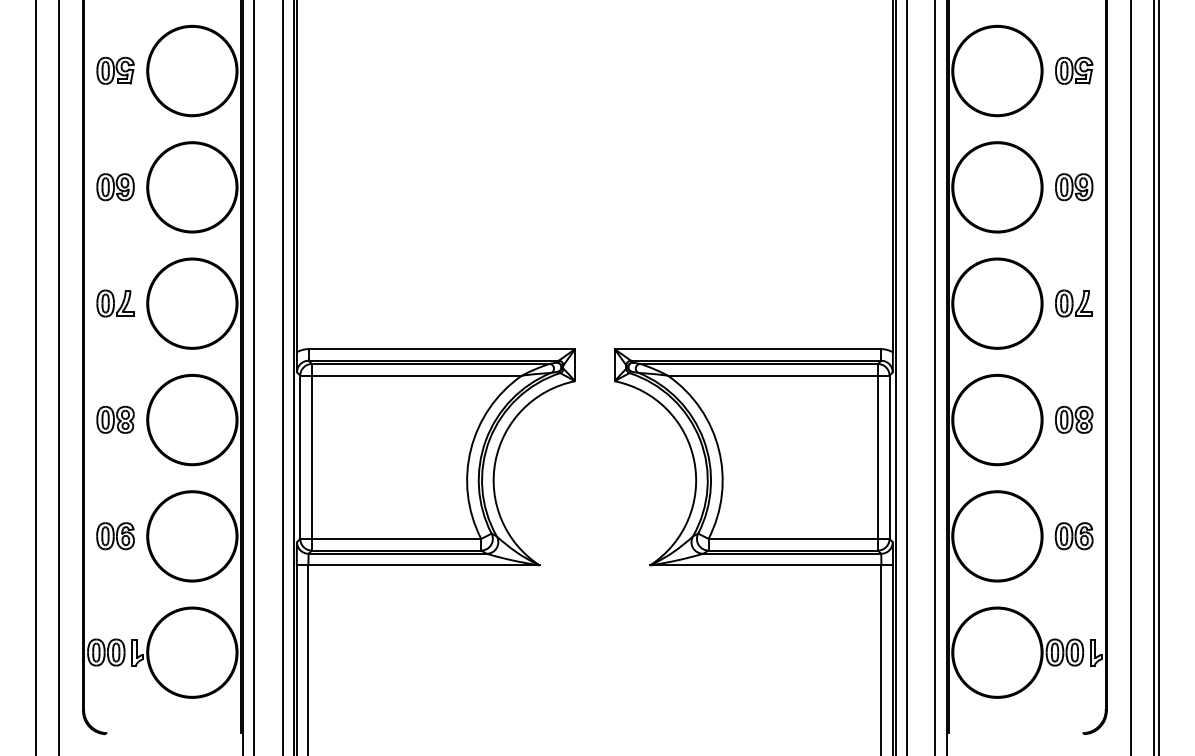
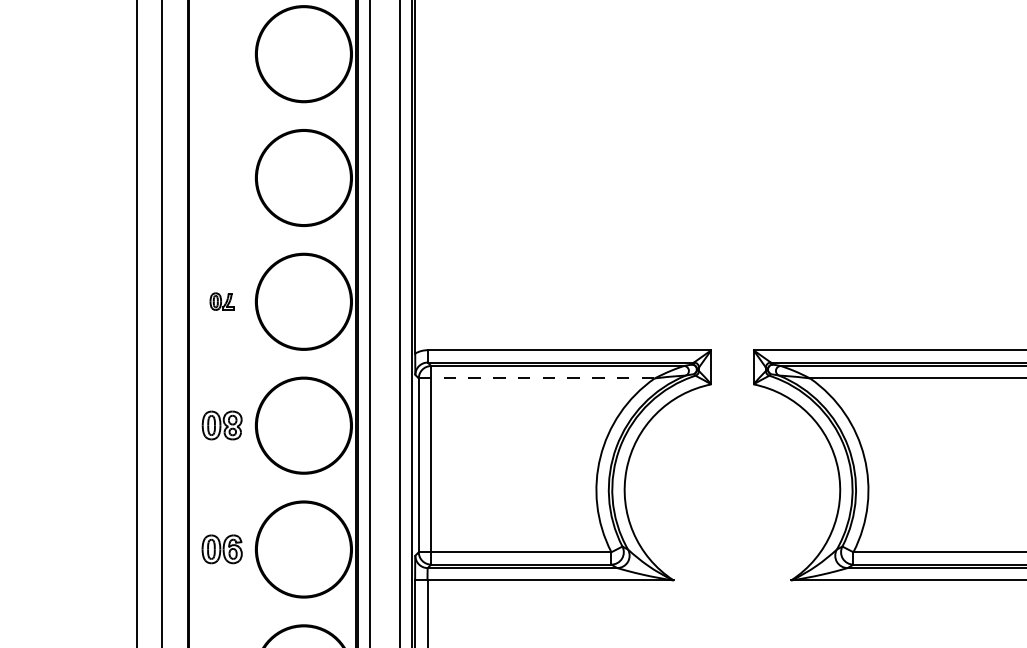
part: (115, 70) -> (222, 53), removed
part: (115, 187) -> (222, 178), removed
part: (115, 303) -> (222, 301), size x0.6
line: (411, 375) -> (537, 378), solid -> dashed

